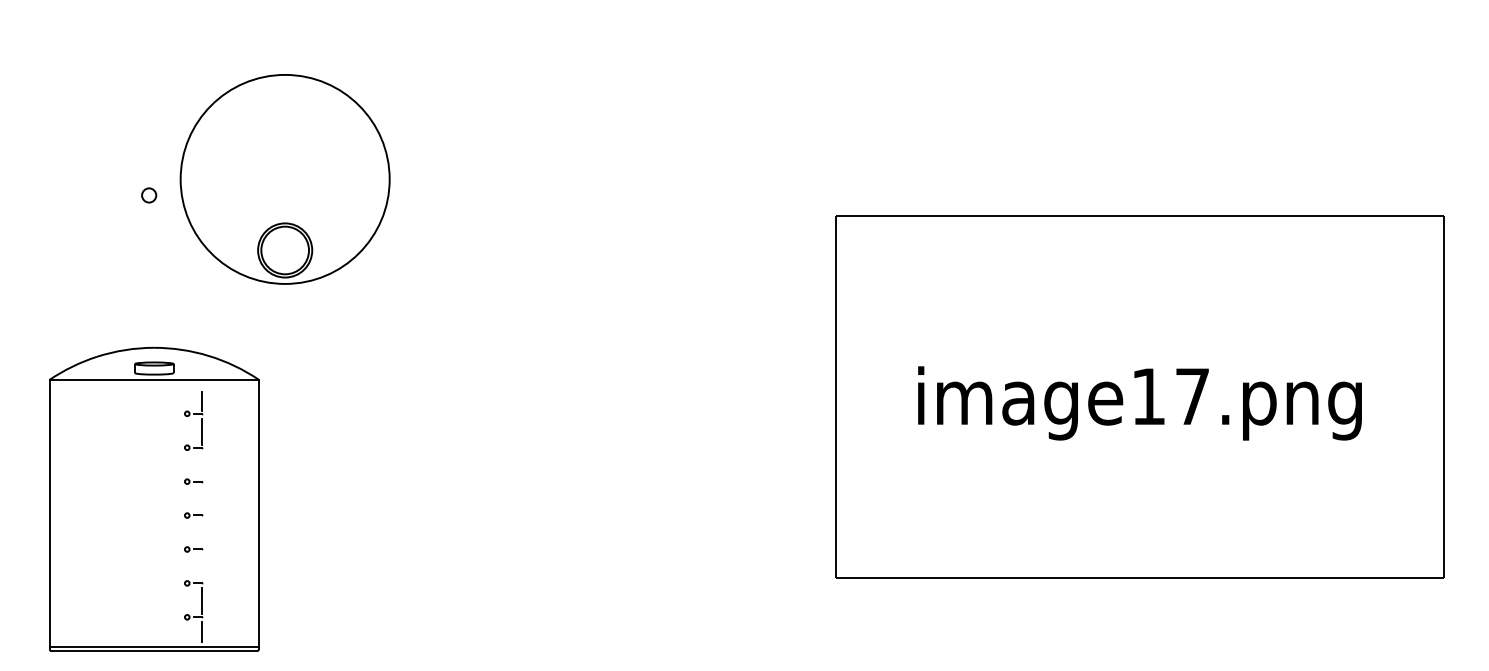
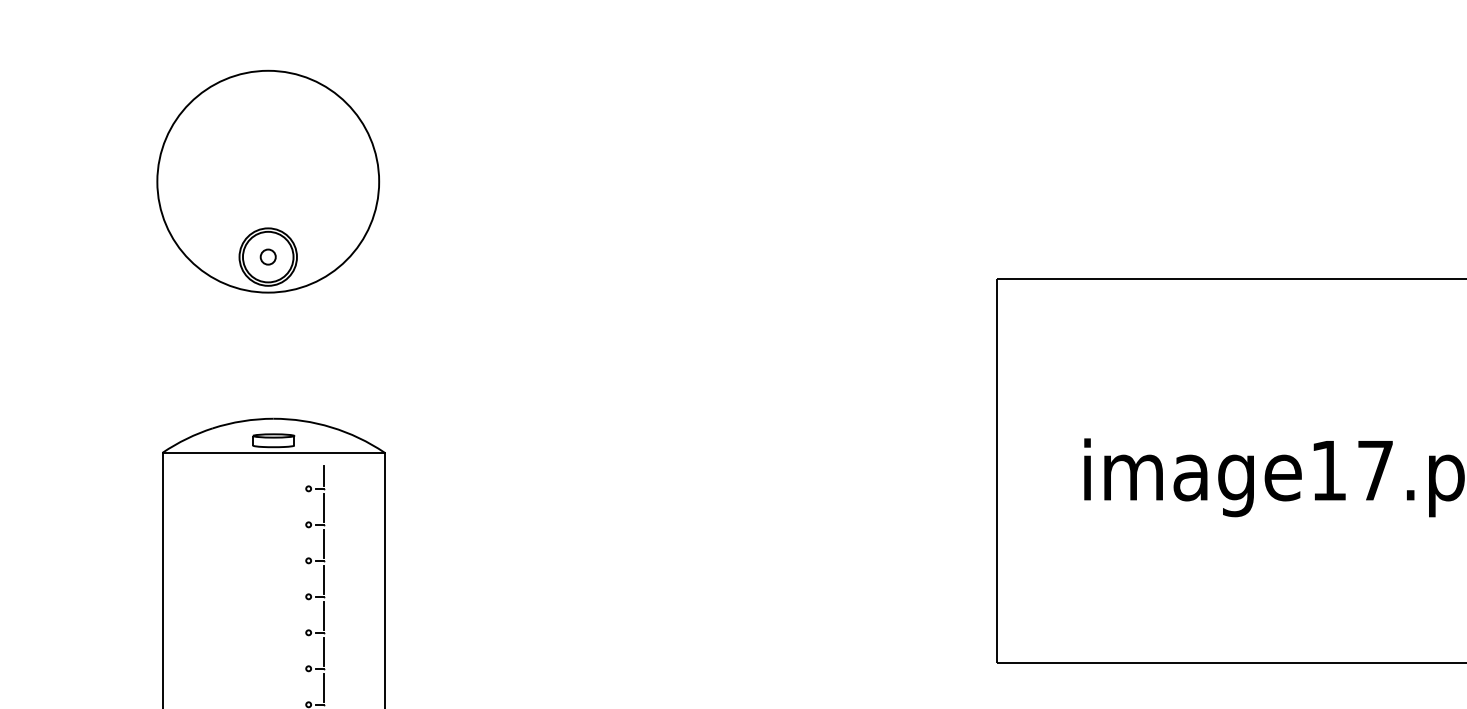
part: (284, 179) -> (267, 181), moved
line: (201, 465) -> (323, 543), added
line: (201, 499) -> (323, 579), added
line: (201, 533) -> (323, 615), added
line: (201, 567) -> (323, 651), added

